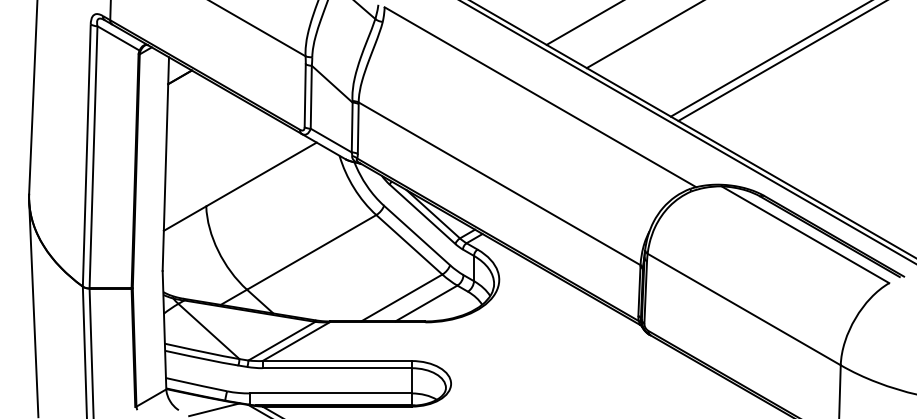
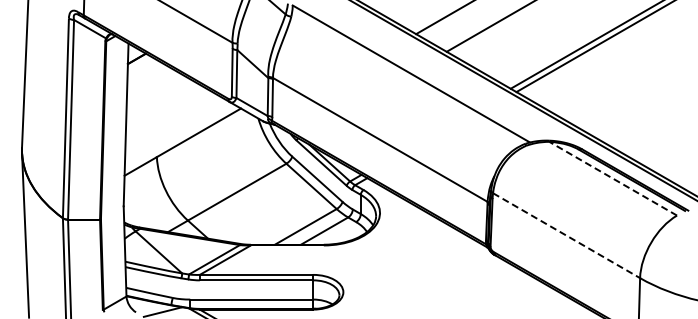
line: (805, 234) -> (613, 178), solid -> dashed
line: (744, 309) -> (566, 235), solid -> dashed

